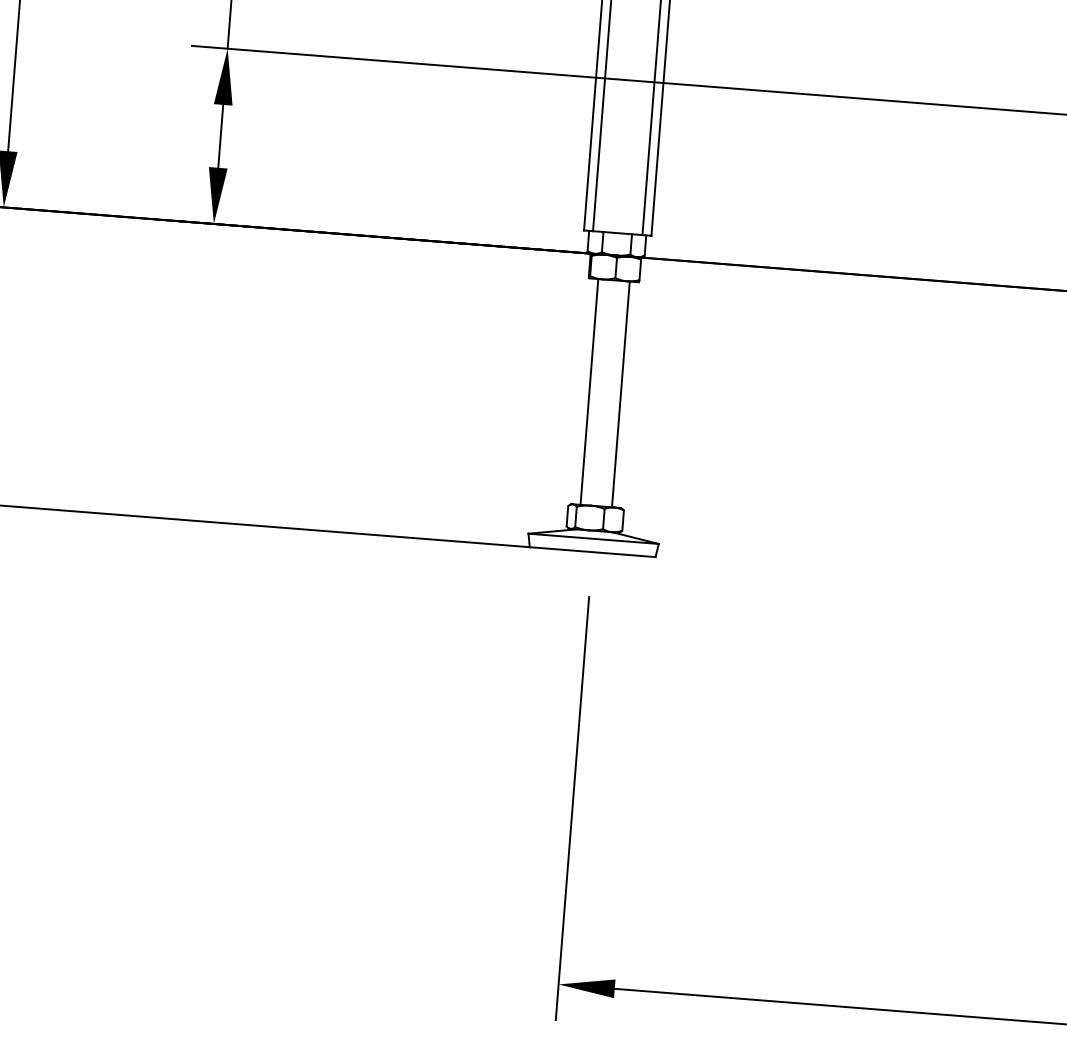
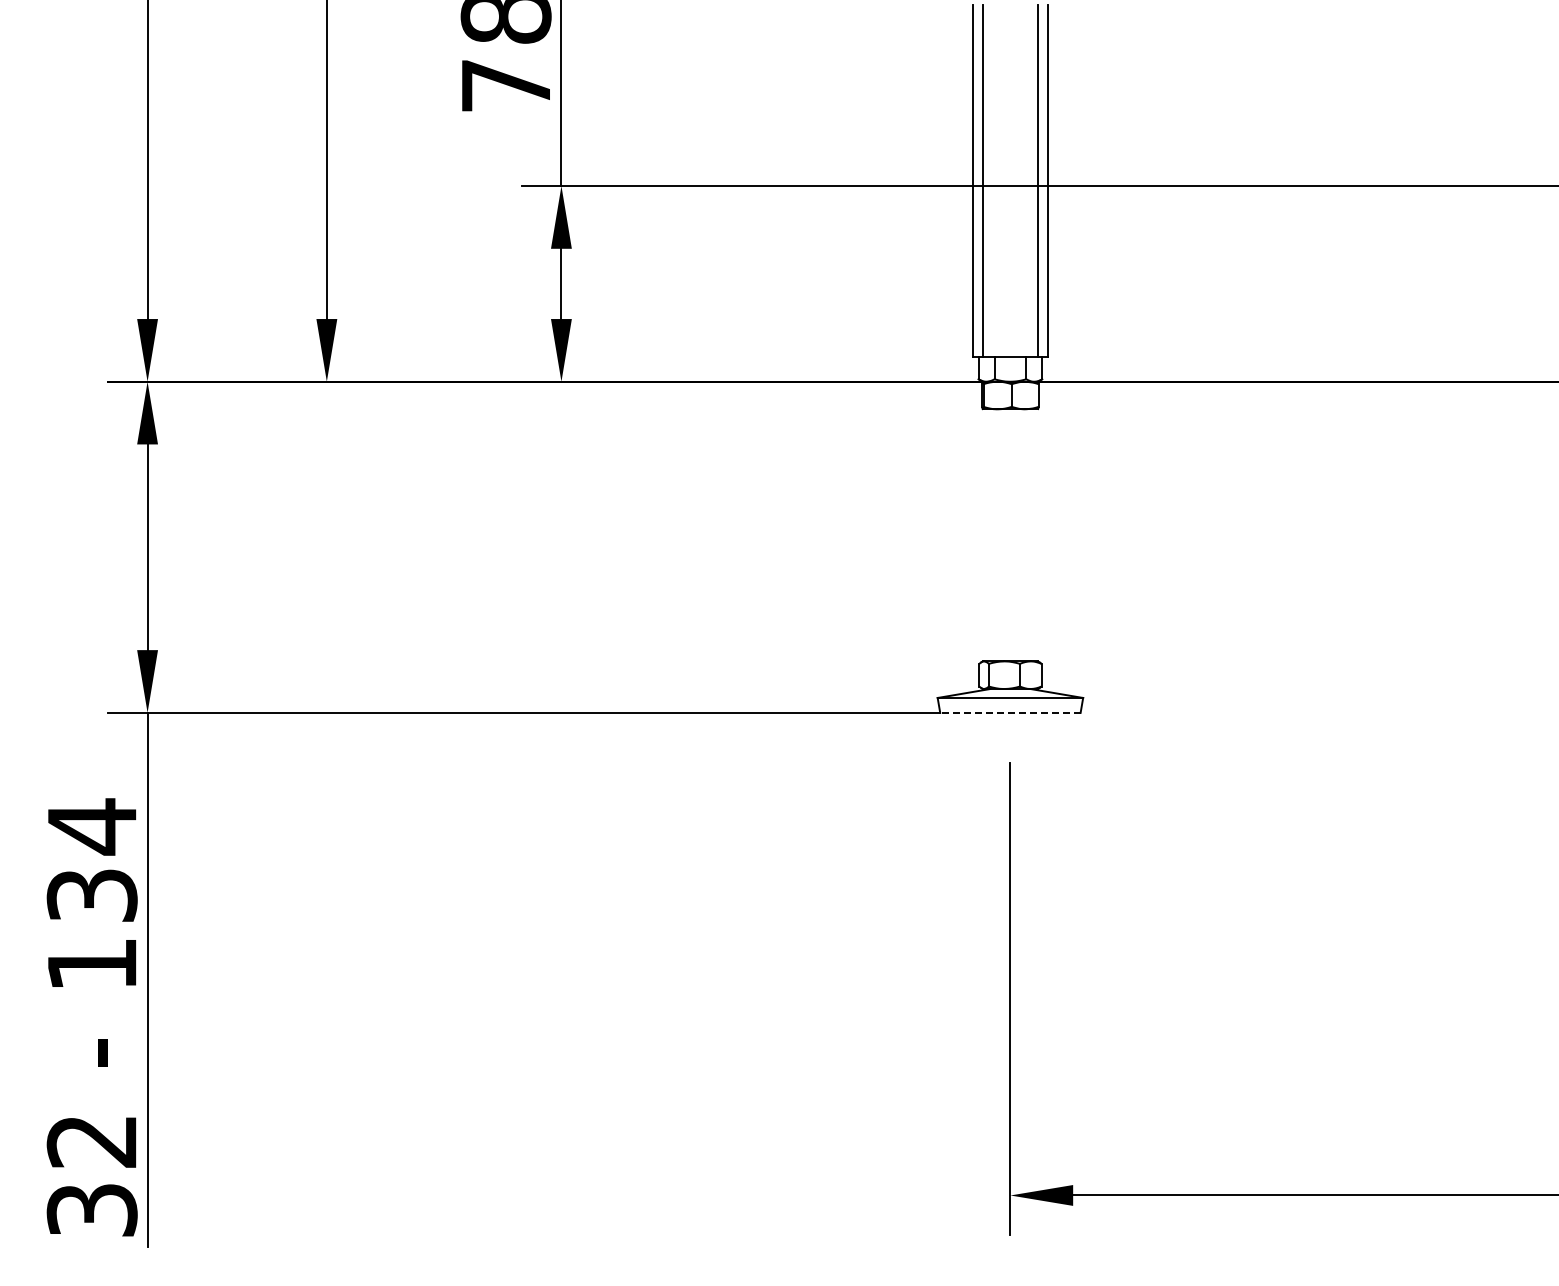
line: (589, 392) -> (992, 535), removed
line: (620, 394) -> (1027, 535), removed
line: (591, 551) -> (1009, 712), solid -> dashed

